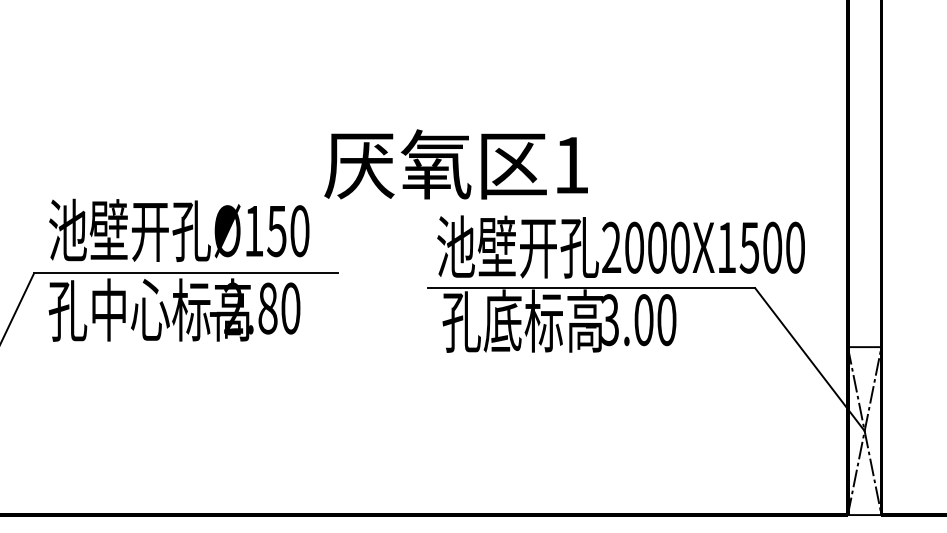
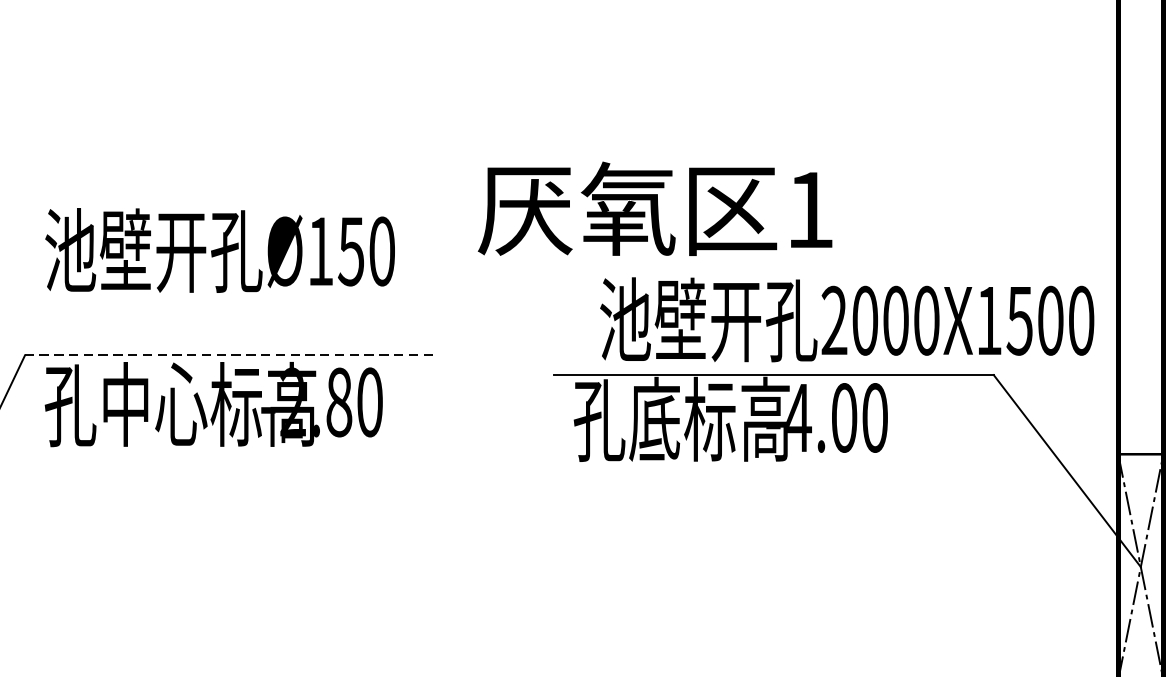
text: (455, 164) -> (654, 208), moved
text: (179, 229) -> (220, 249), moved
text: (620, 246) -> (846, 319), moved
line: (185, 273) -> (228, 355), solid -> dashed
text: (610, 320) -> (799, 418), -3.00 -> -4.00

